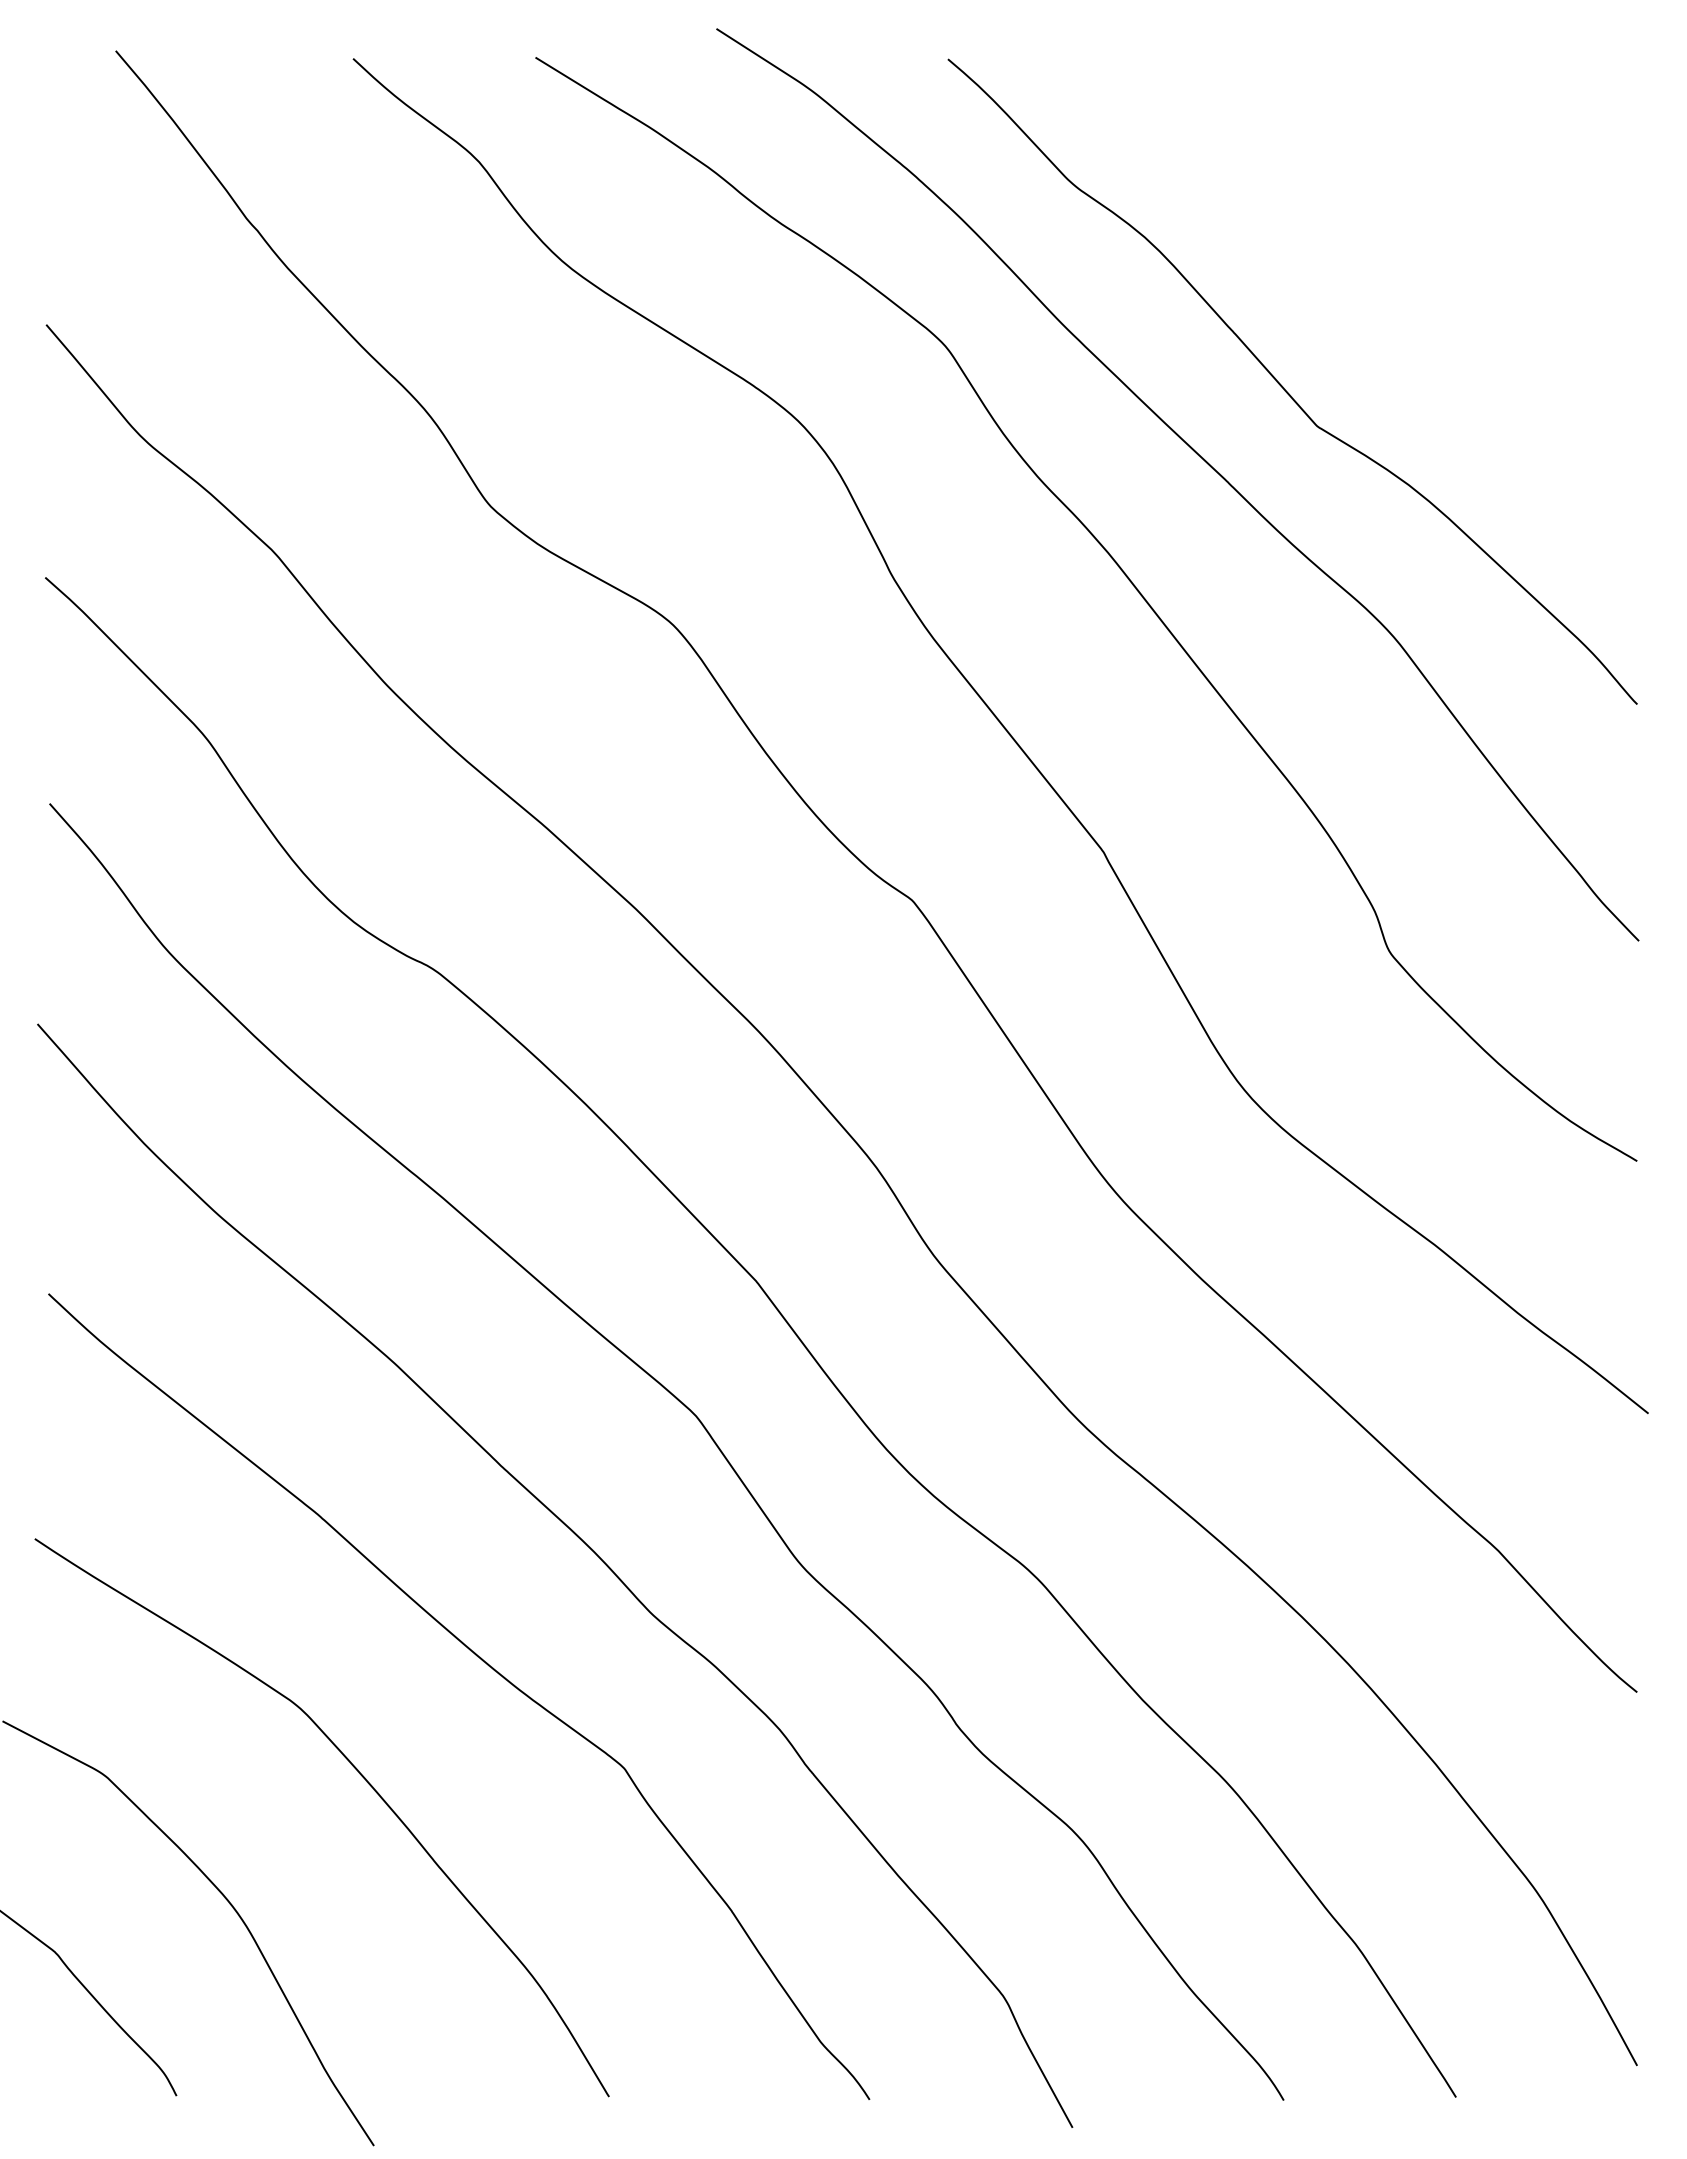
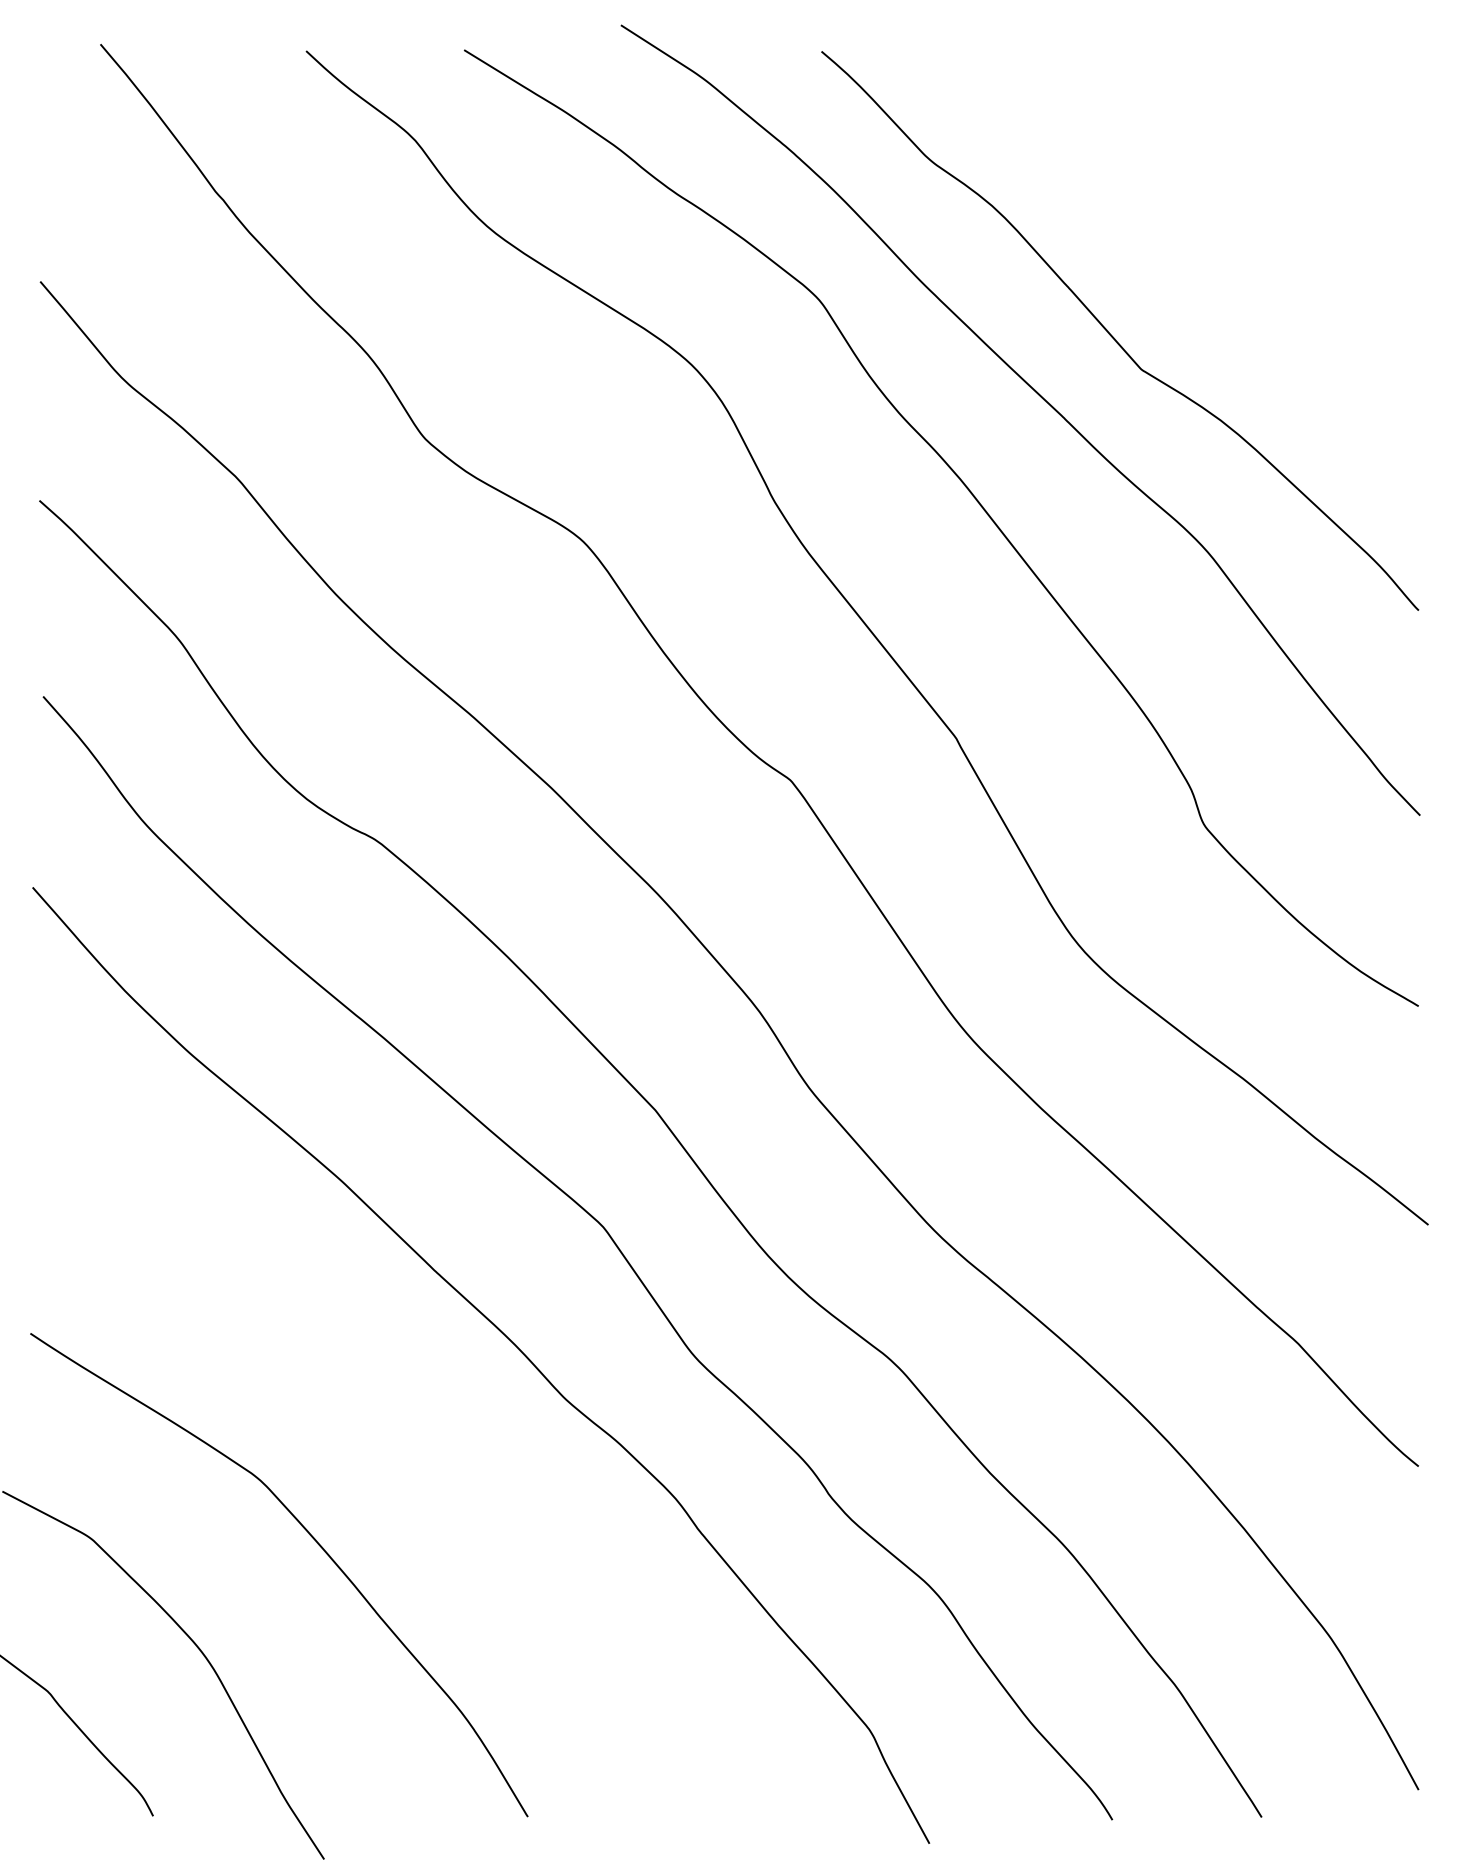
curve: (488, 1666) -> (423, 1444), removed

